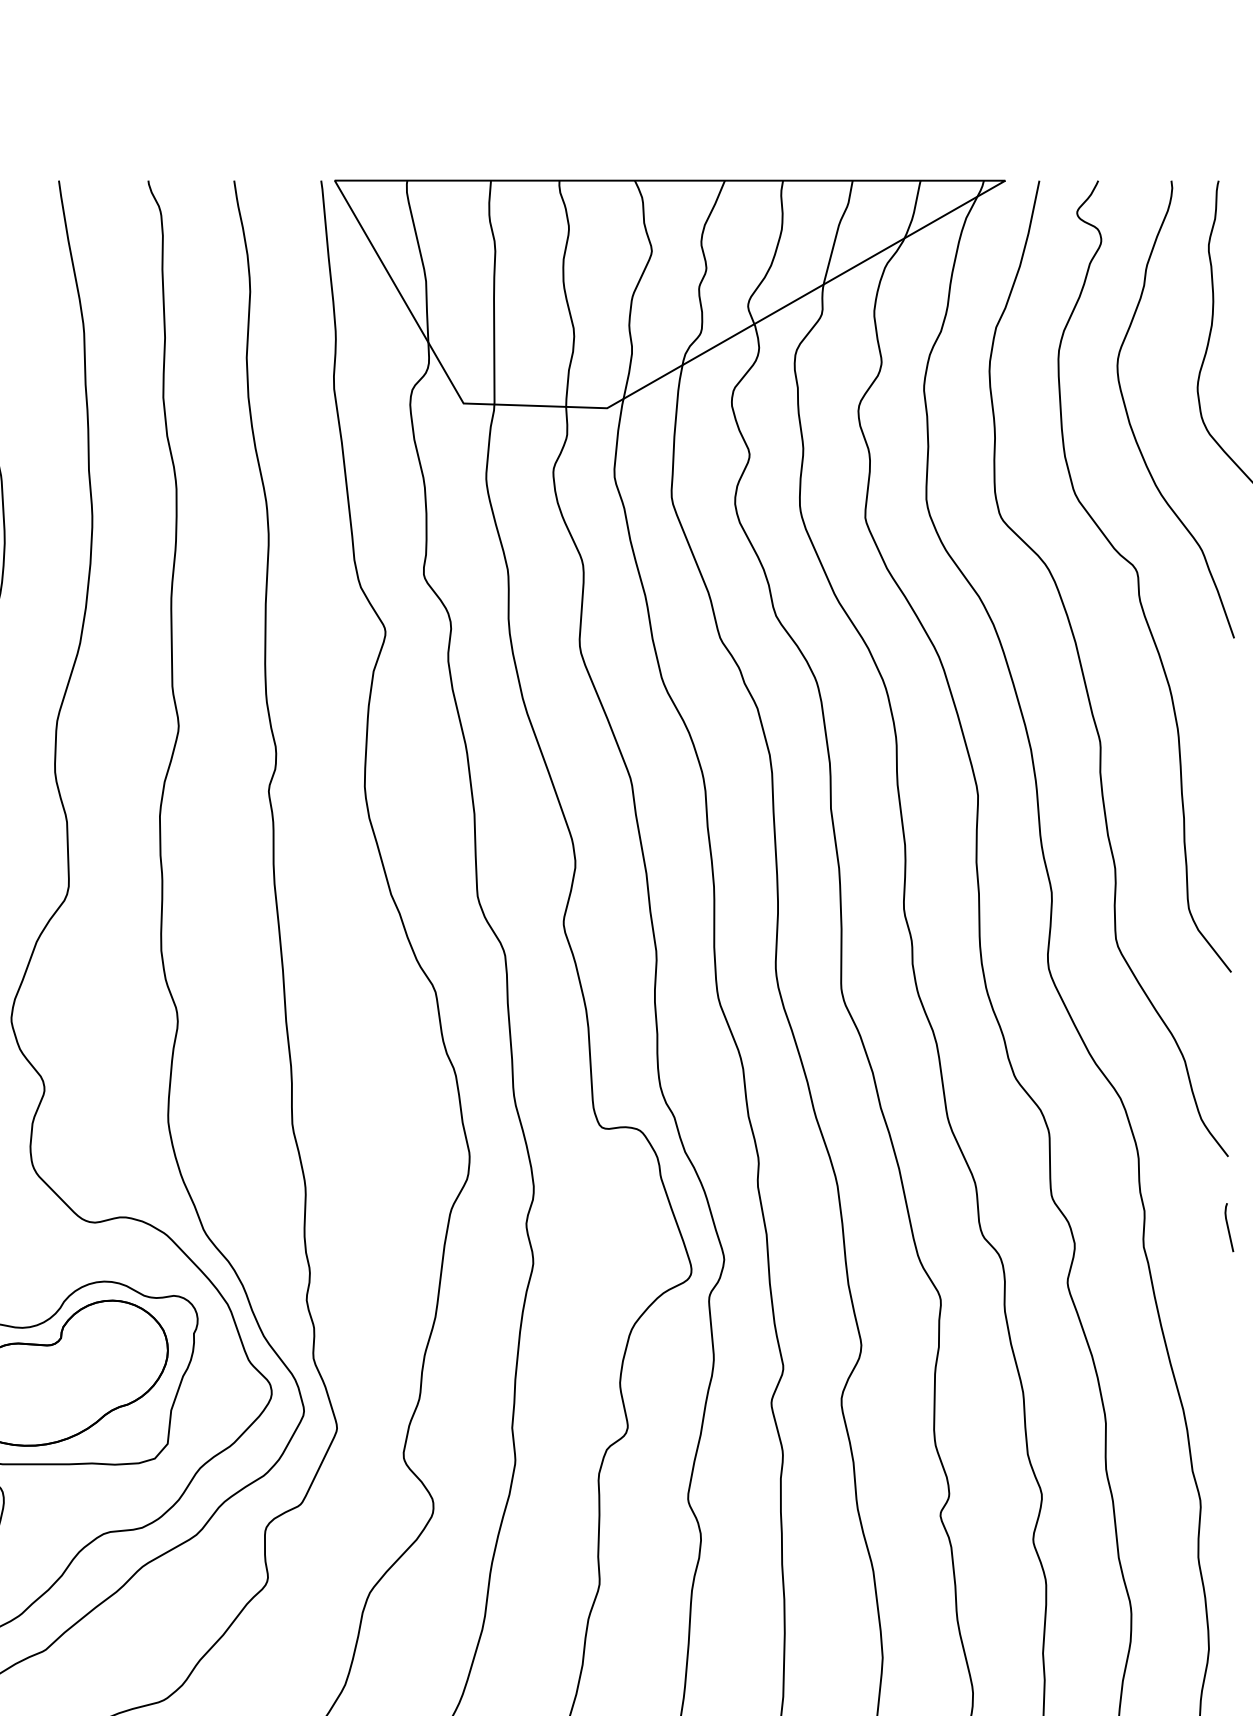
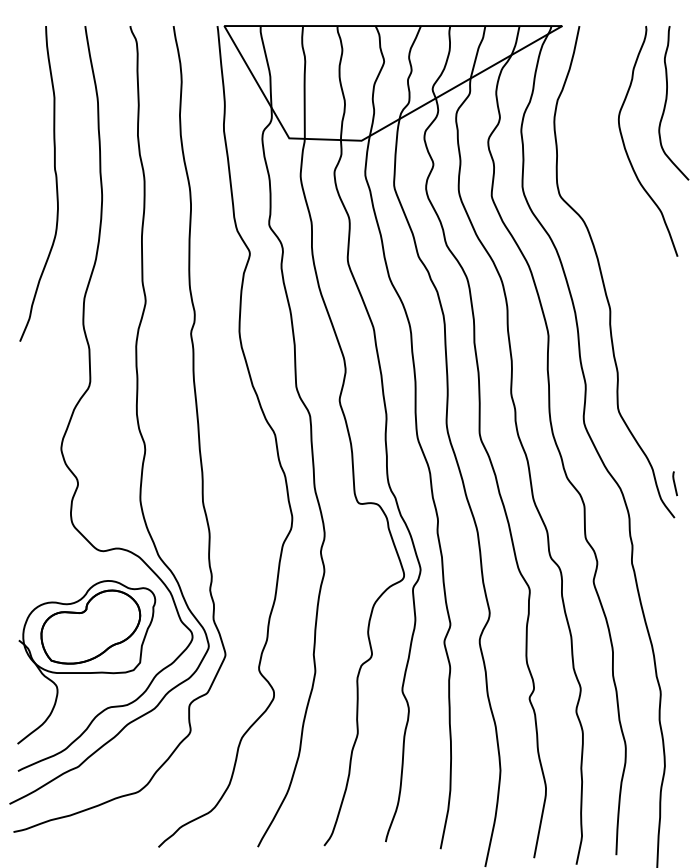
curve: (1140, 576) -> (630, 225), removed
line: (1227, 1227) -> (674, 483), moved

